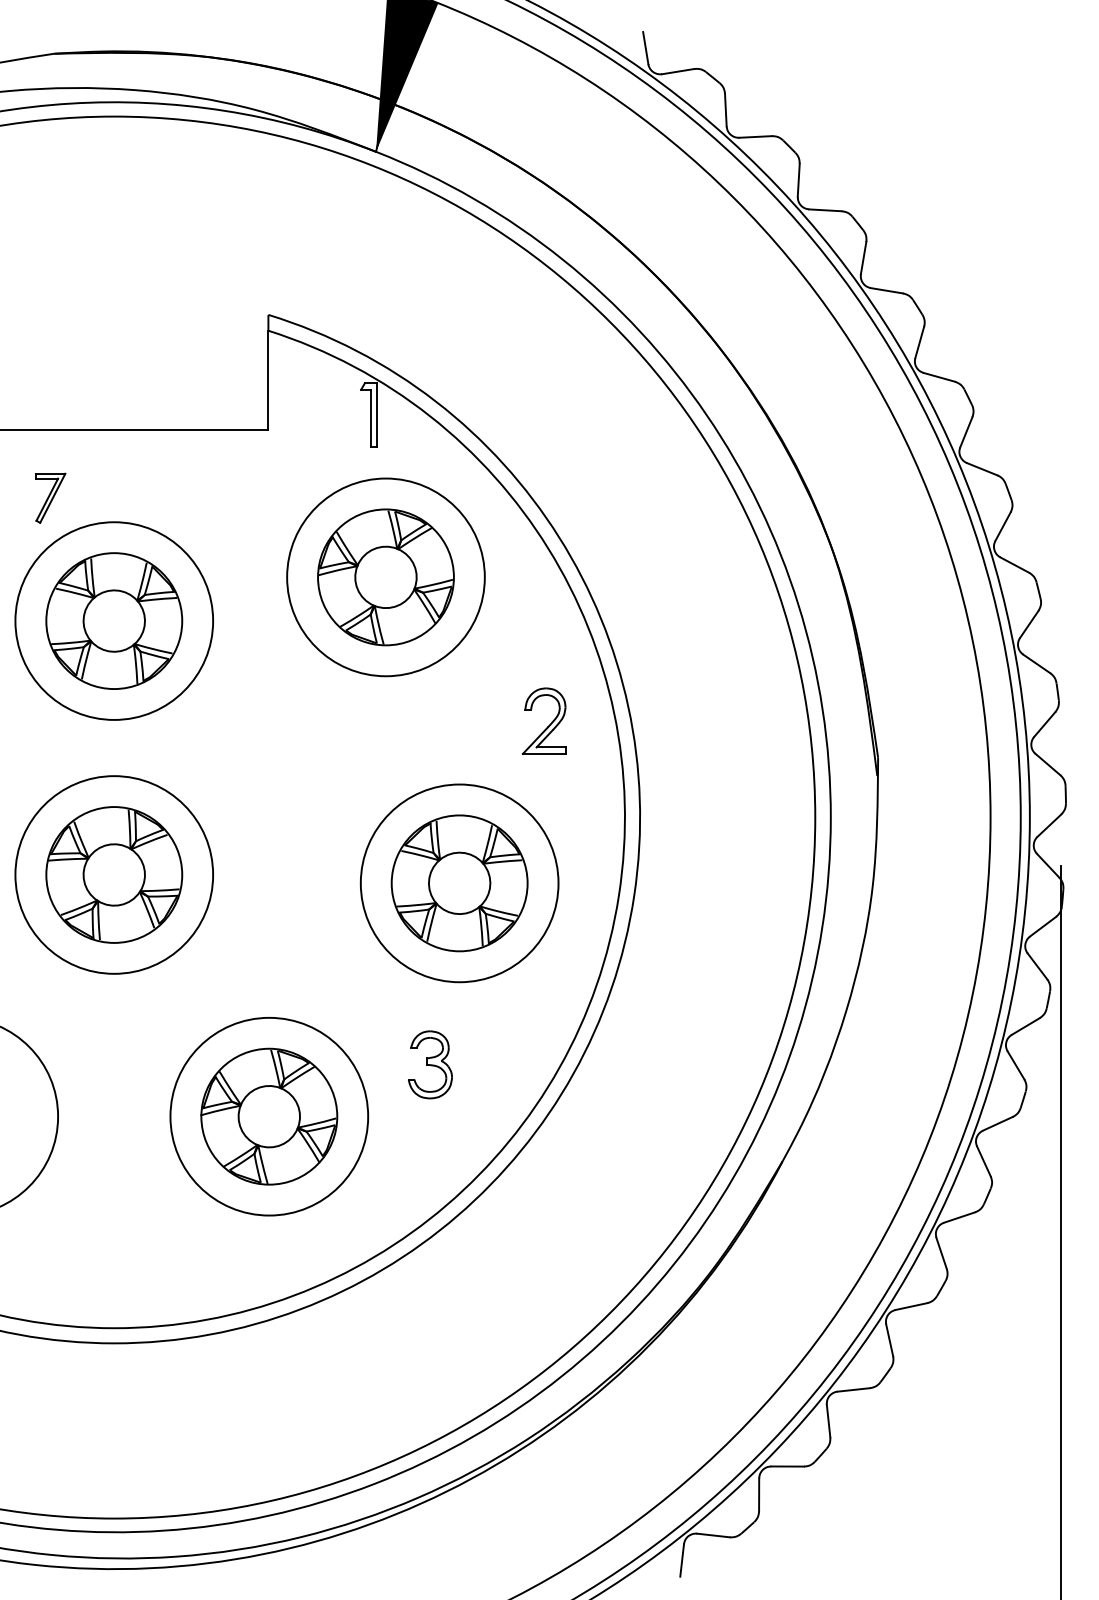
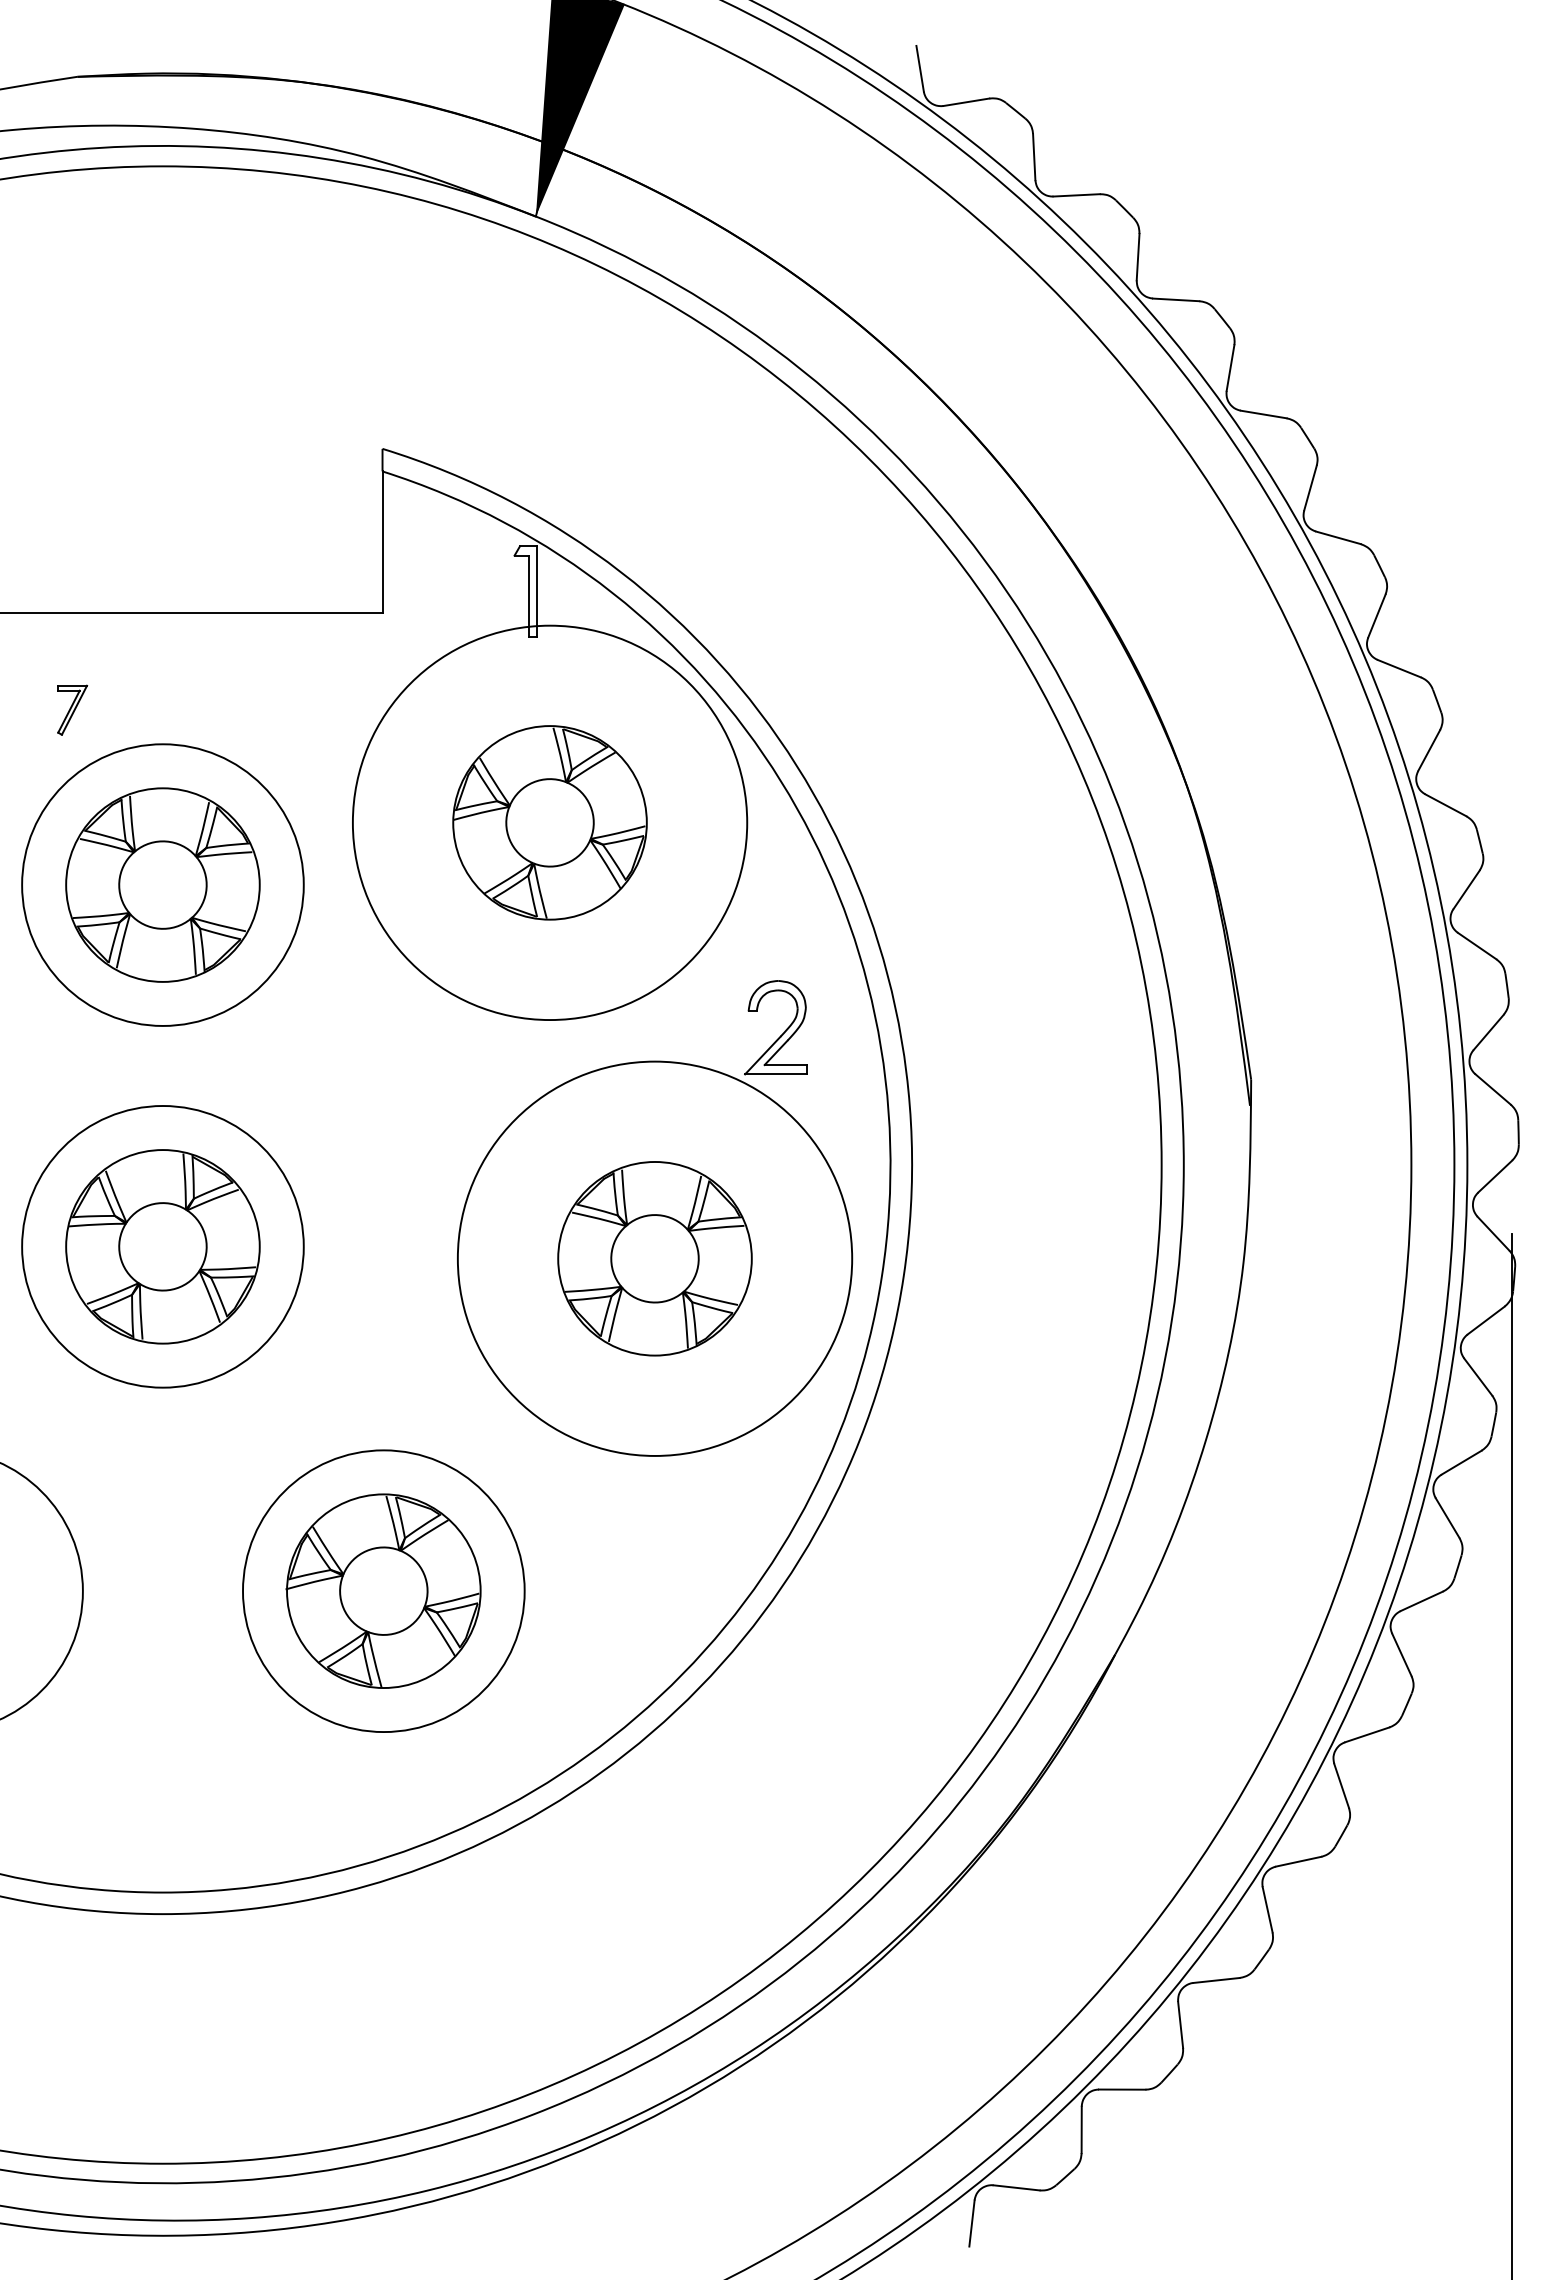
part: (50, 498) -> (72, 710), size x0.7
circle: (385, 577) -> (549, 822), size x1.4
circle: (459, 883) -> (654, 1258), size x1.4
part: (430, 1064) -> (613, 1517), removed

